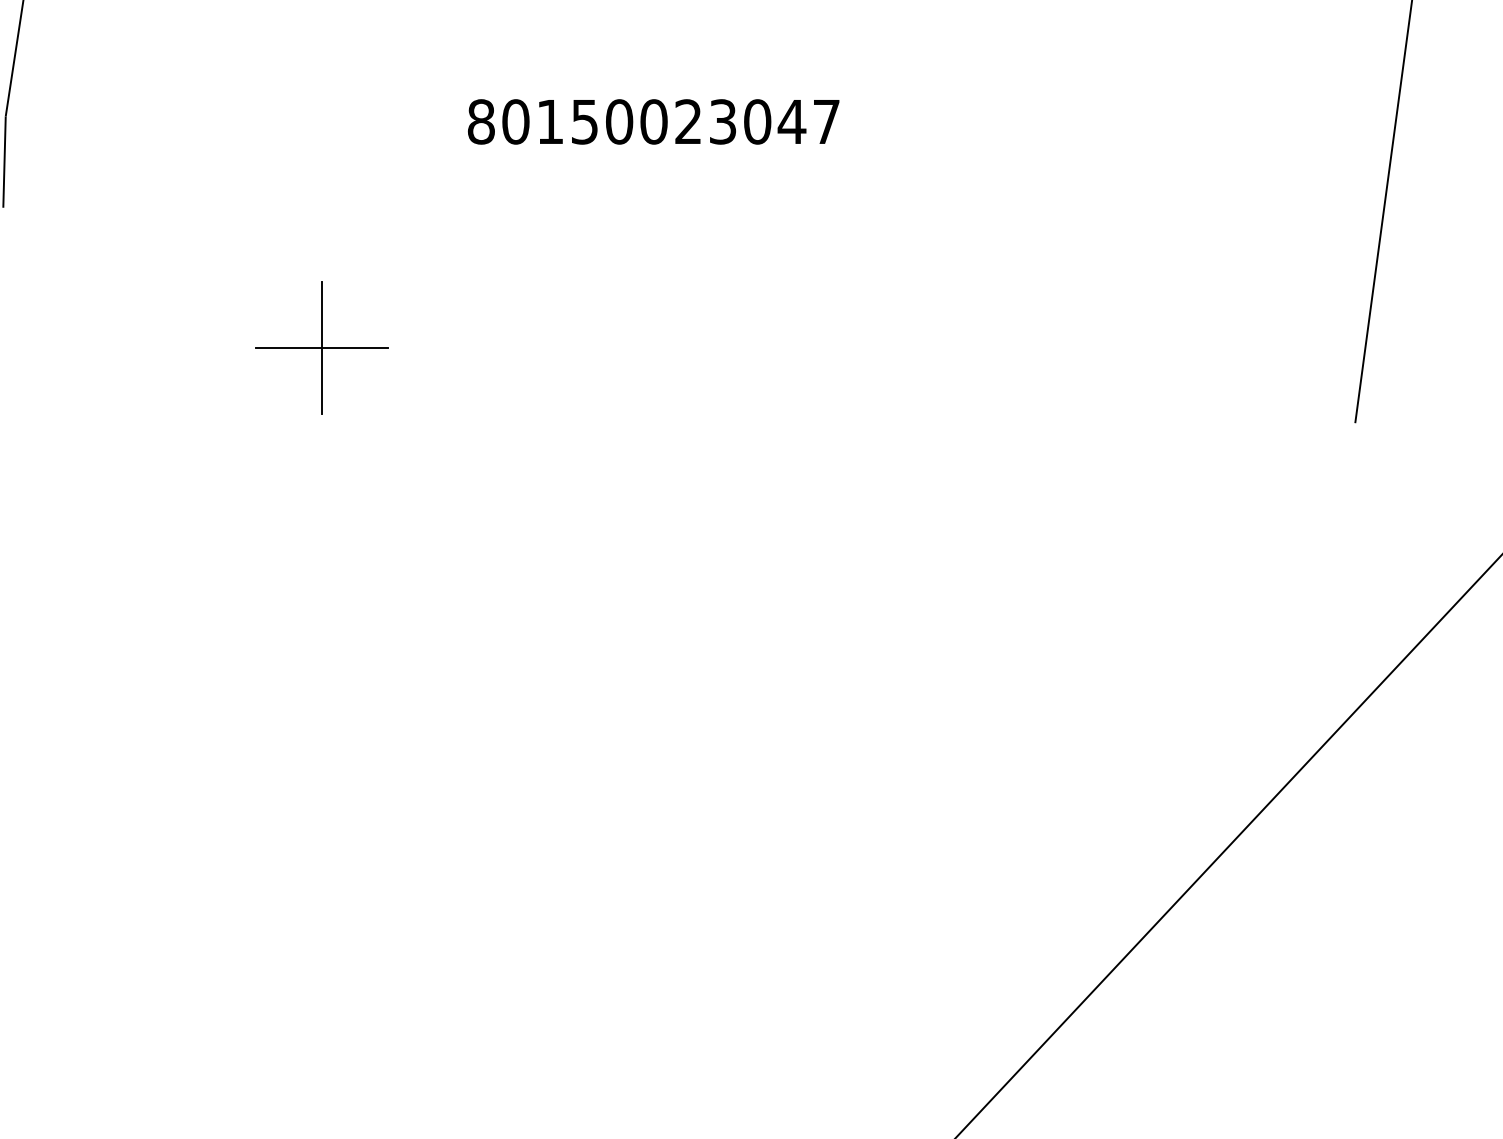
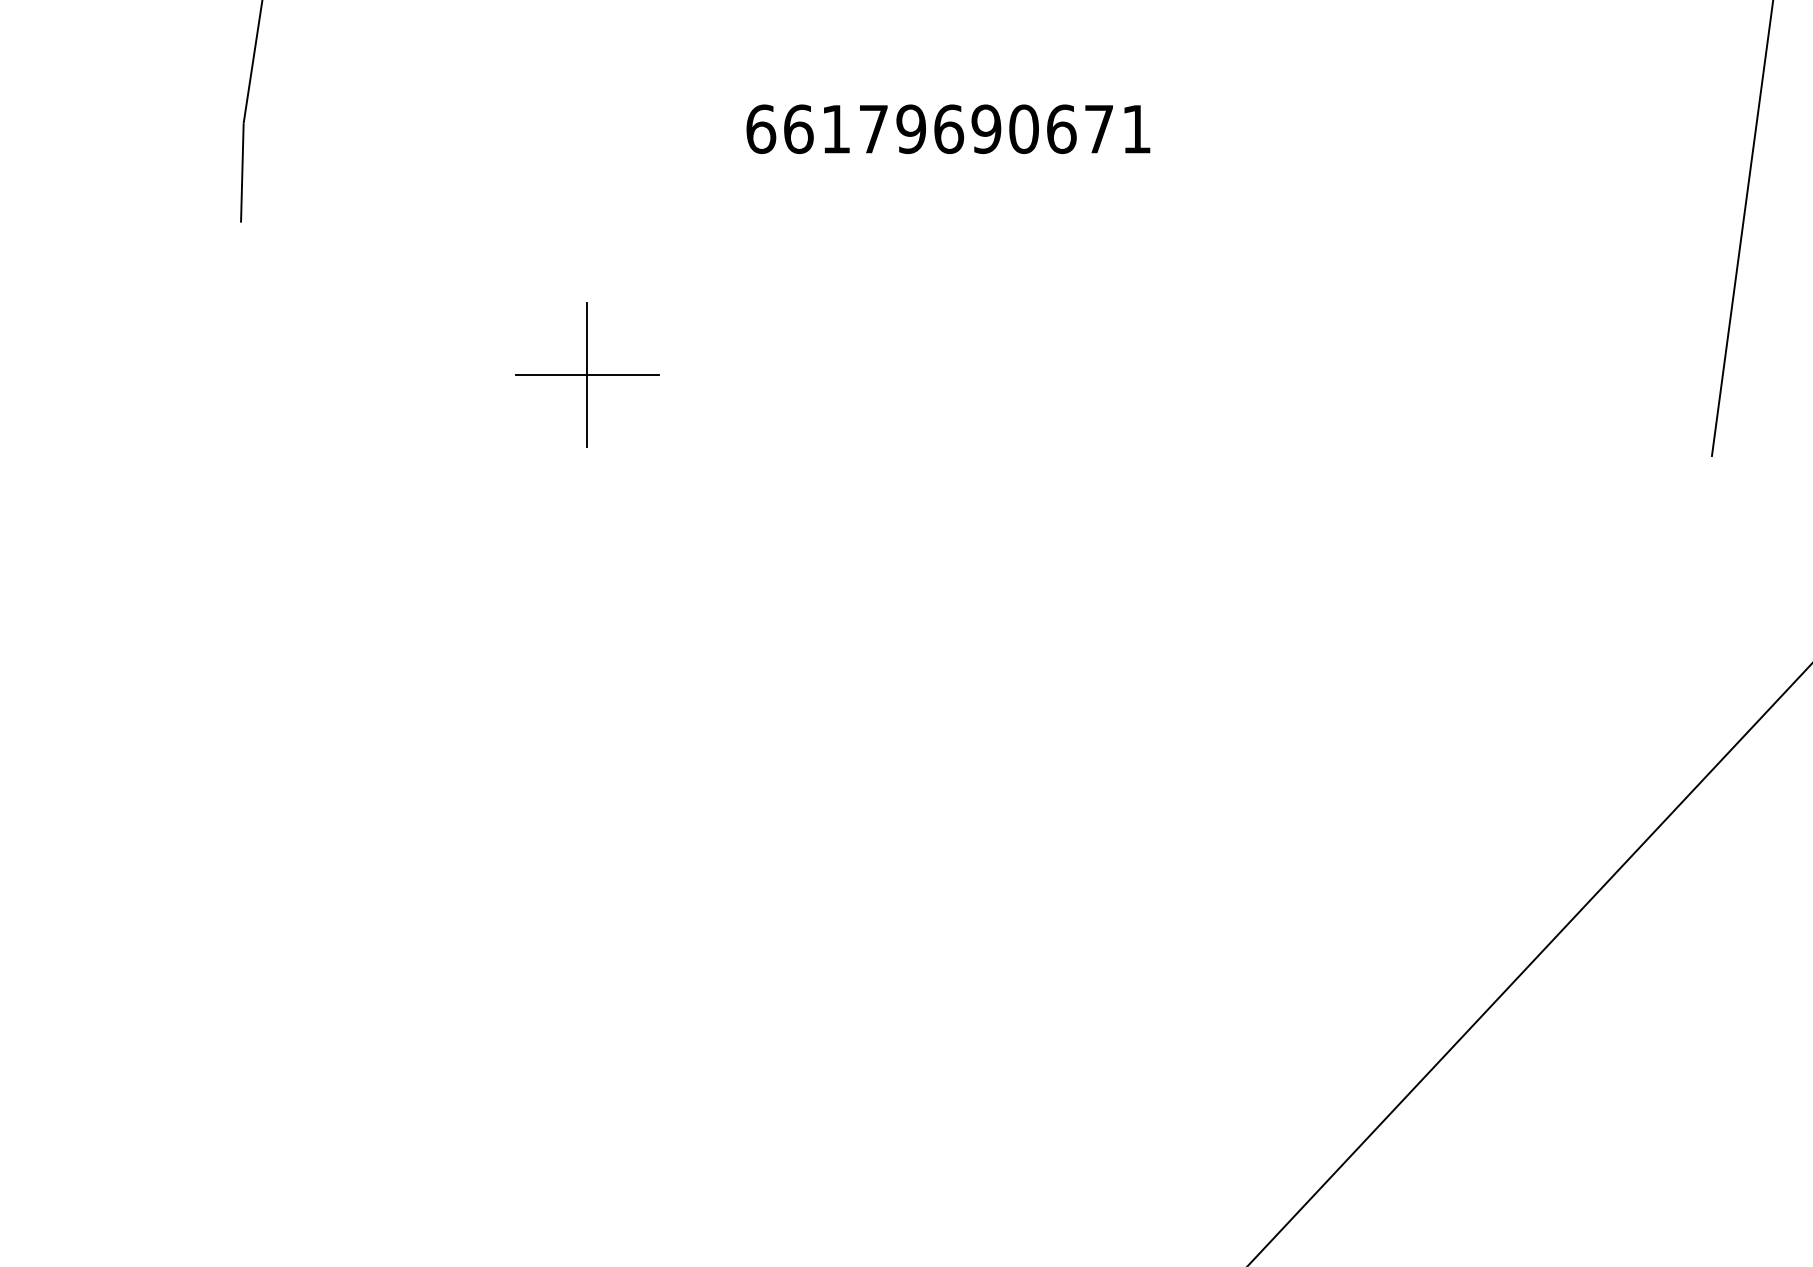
text: (653, 122) -> (948, 129), 80150023047 -> 66179690671

